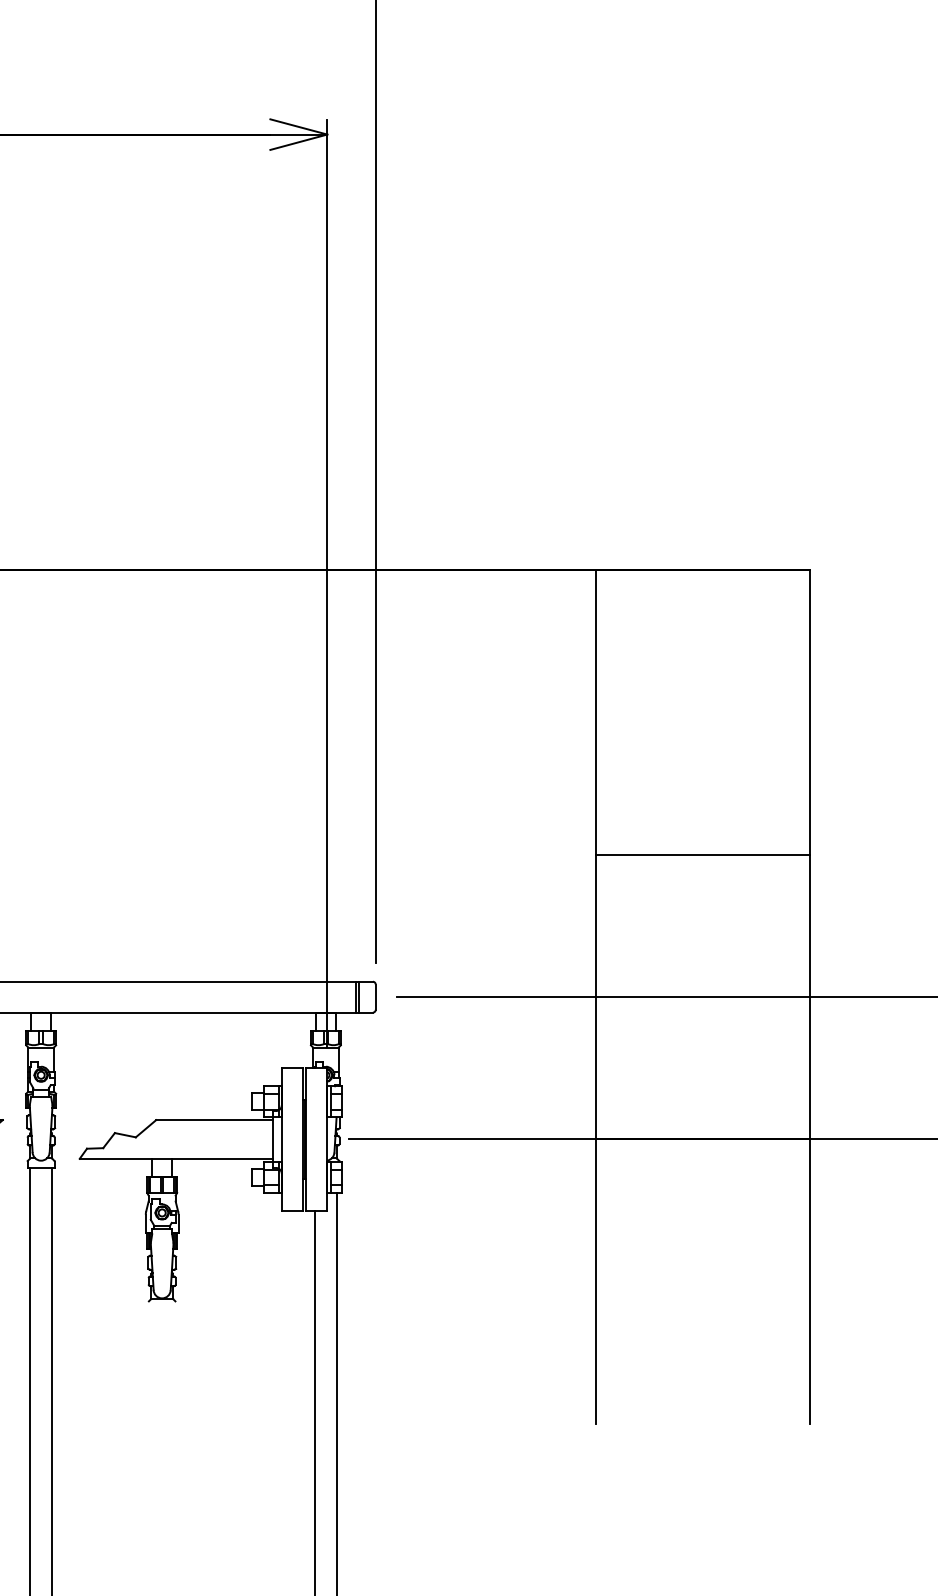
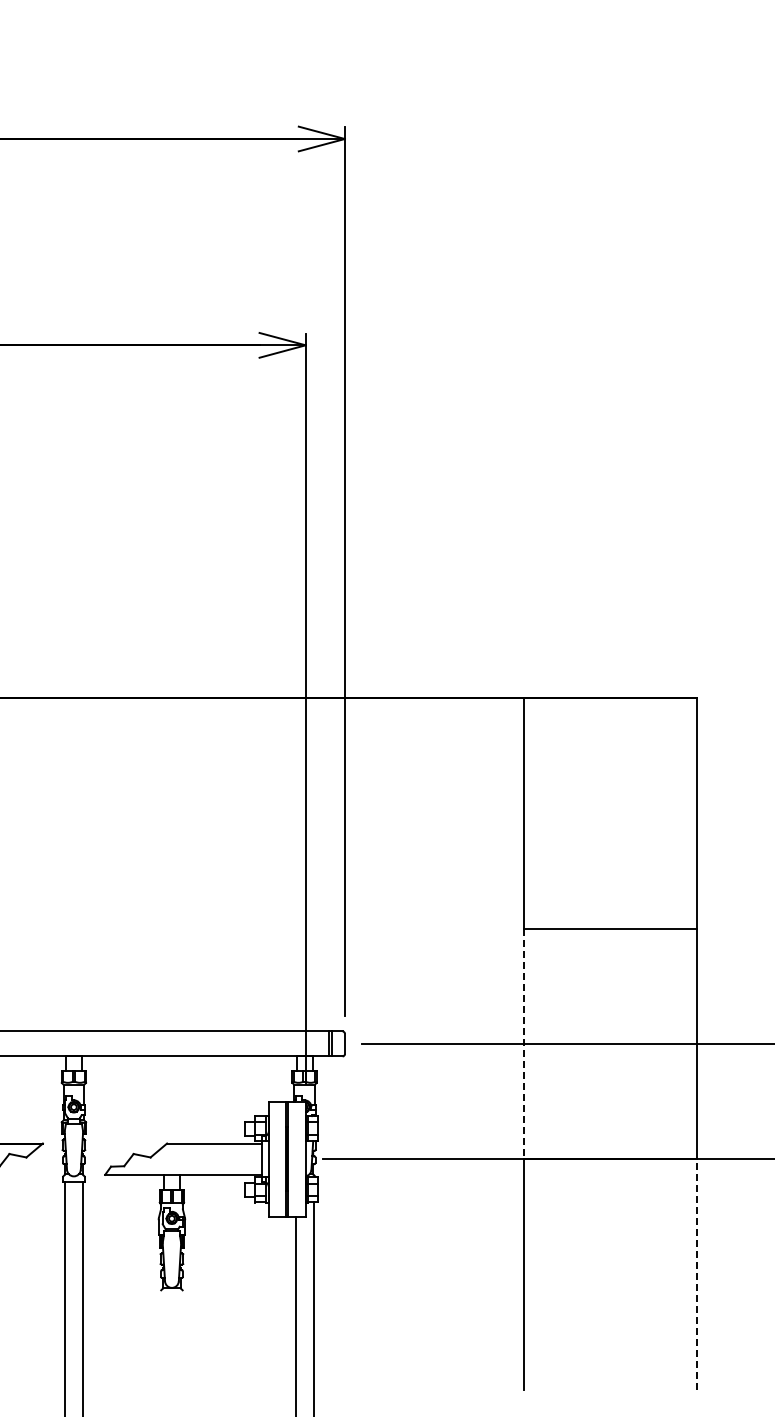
line: (596, 997) -> (523, 1044), solid -> dashed
line: (809, 1281) -> (696, 1274), solid -> dashed

